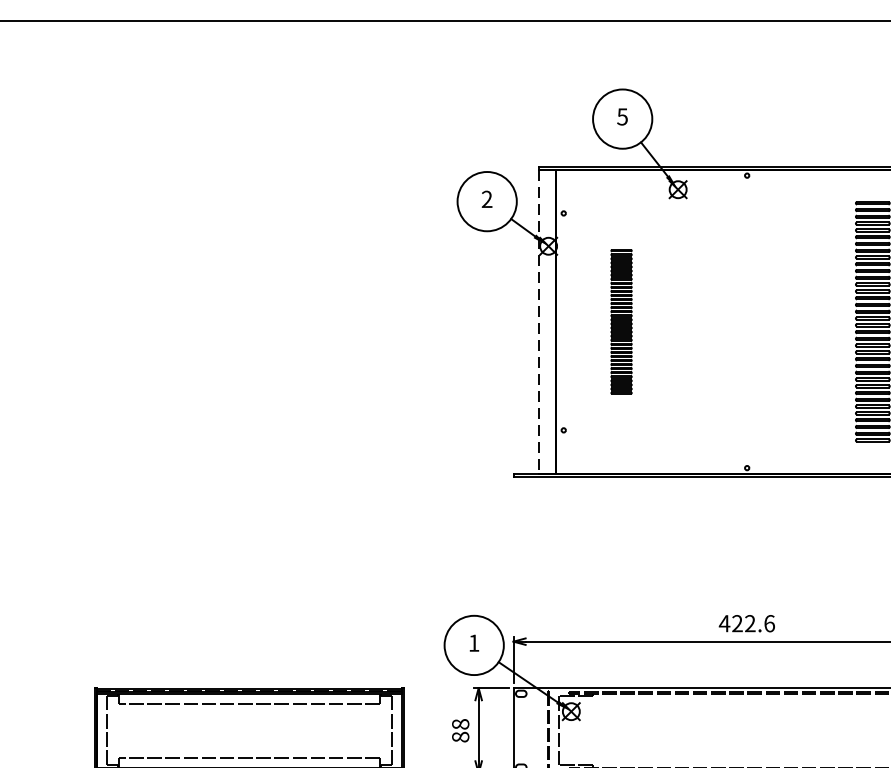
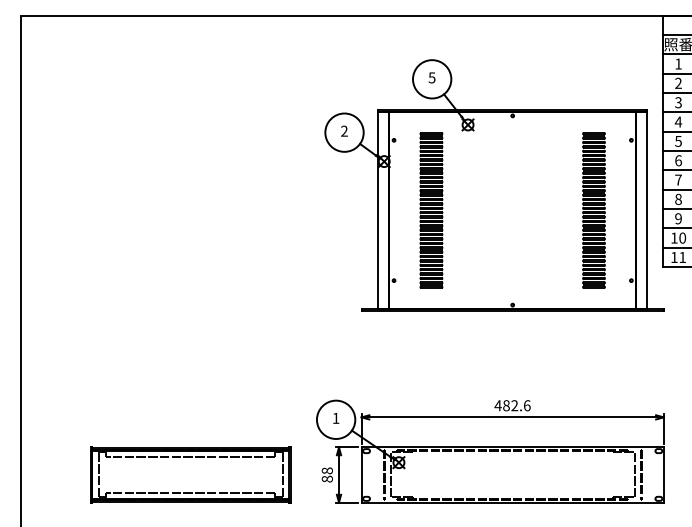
part: (621, 321) -> (431, 210), size x1.67
line: (539, 323) -> (378, 211), dashed -> solid
text: (737, 623) -> (506, 405), 422.6 -> 482.6

